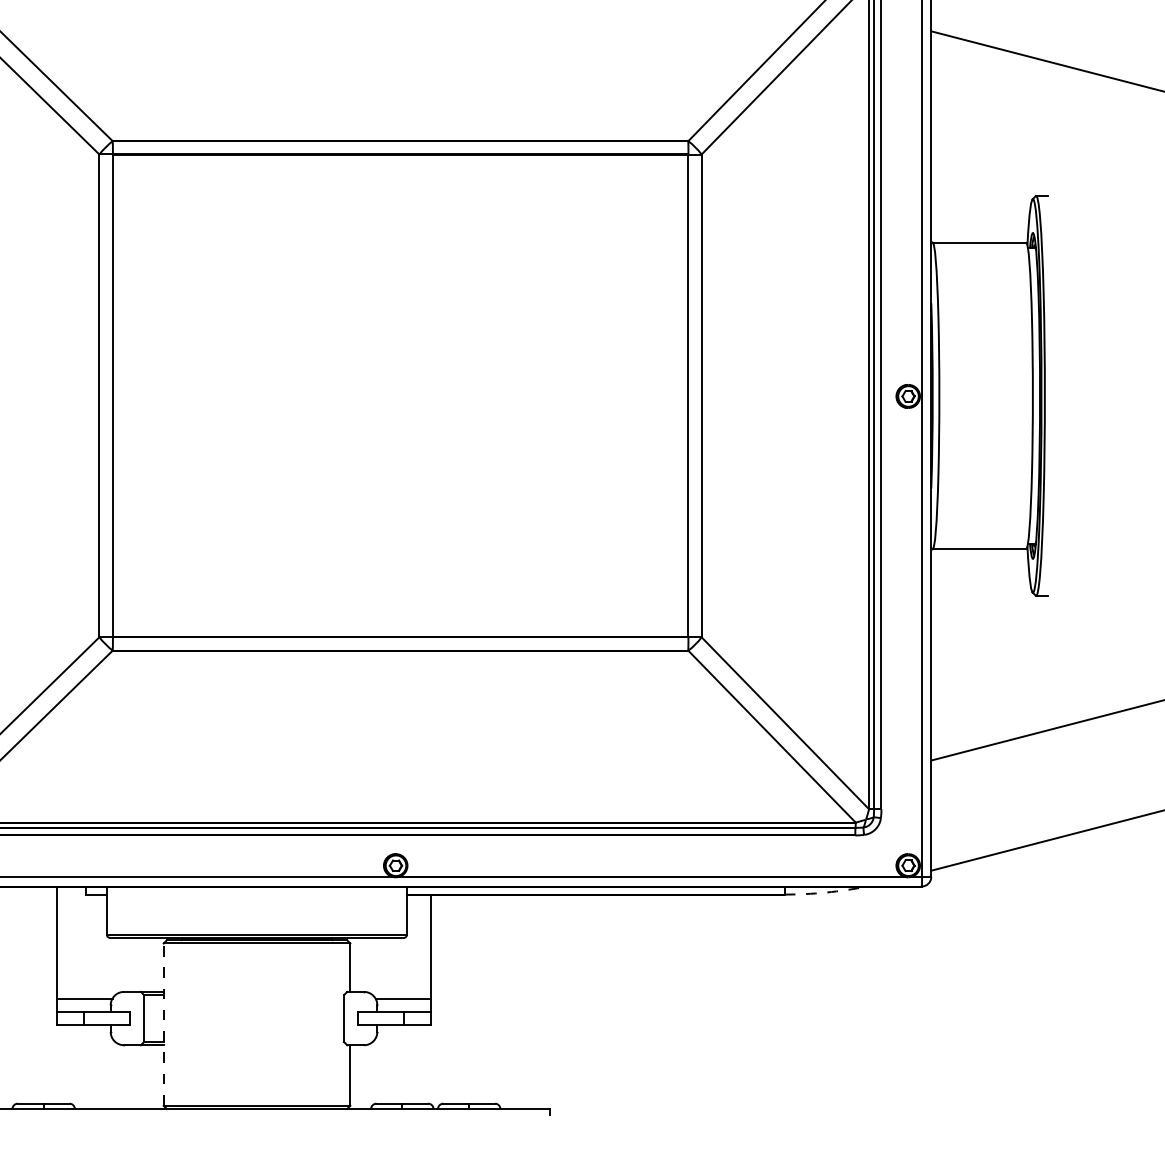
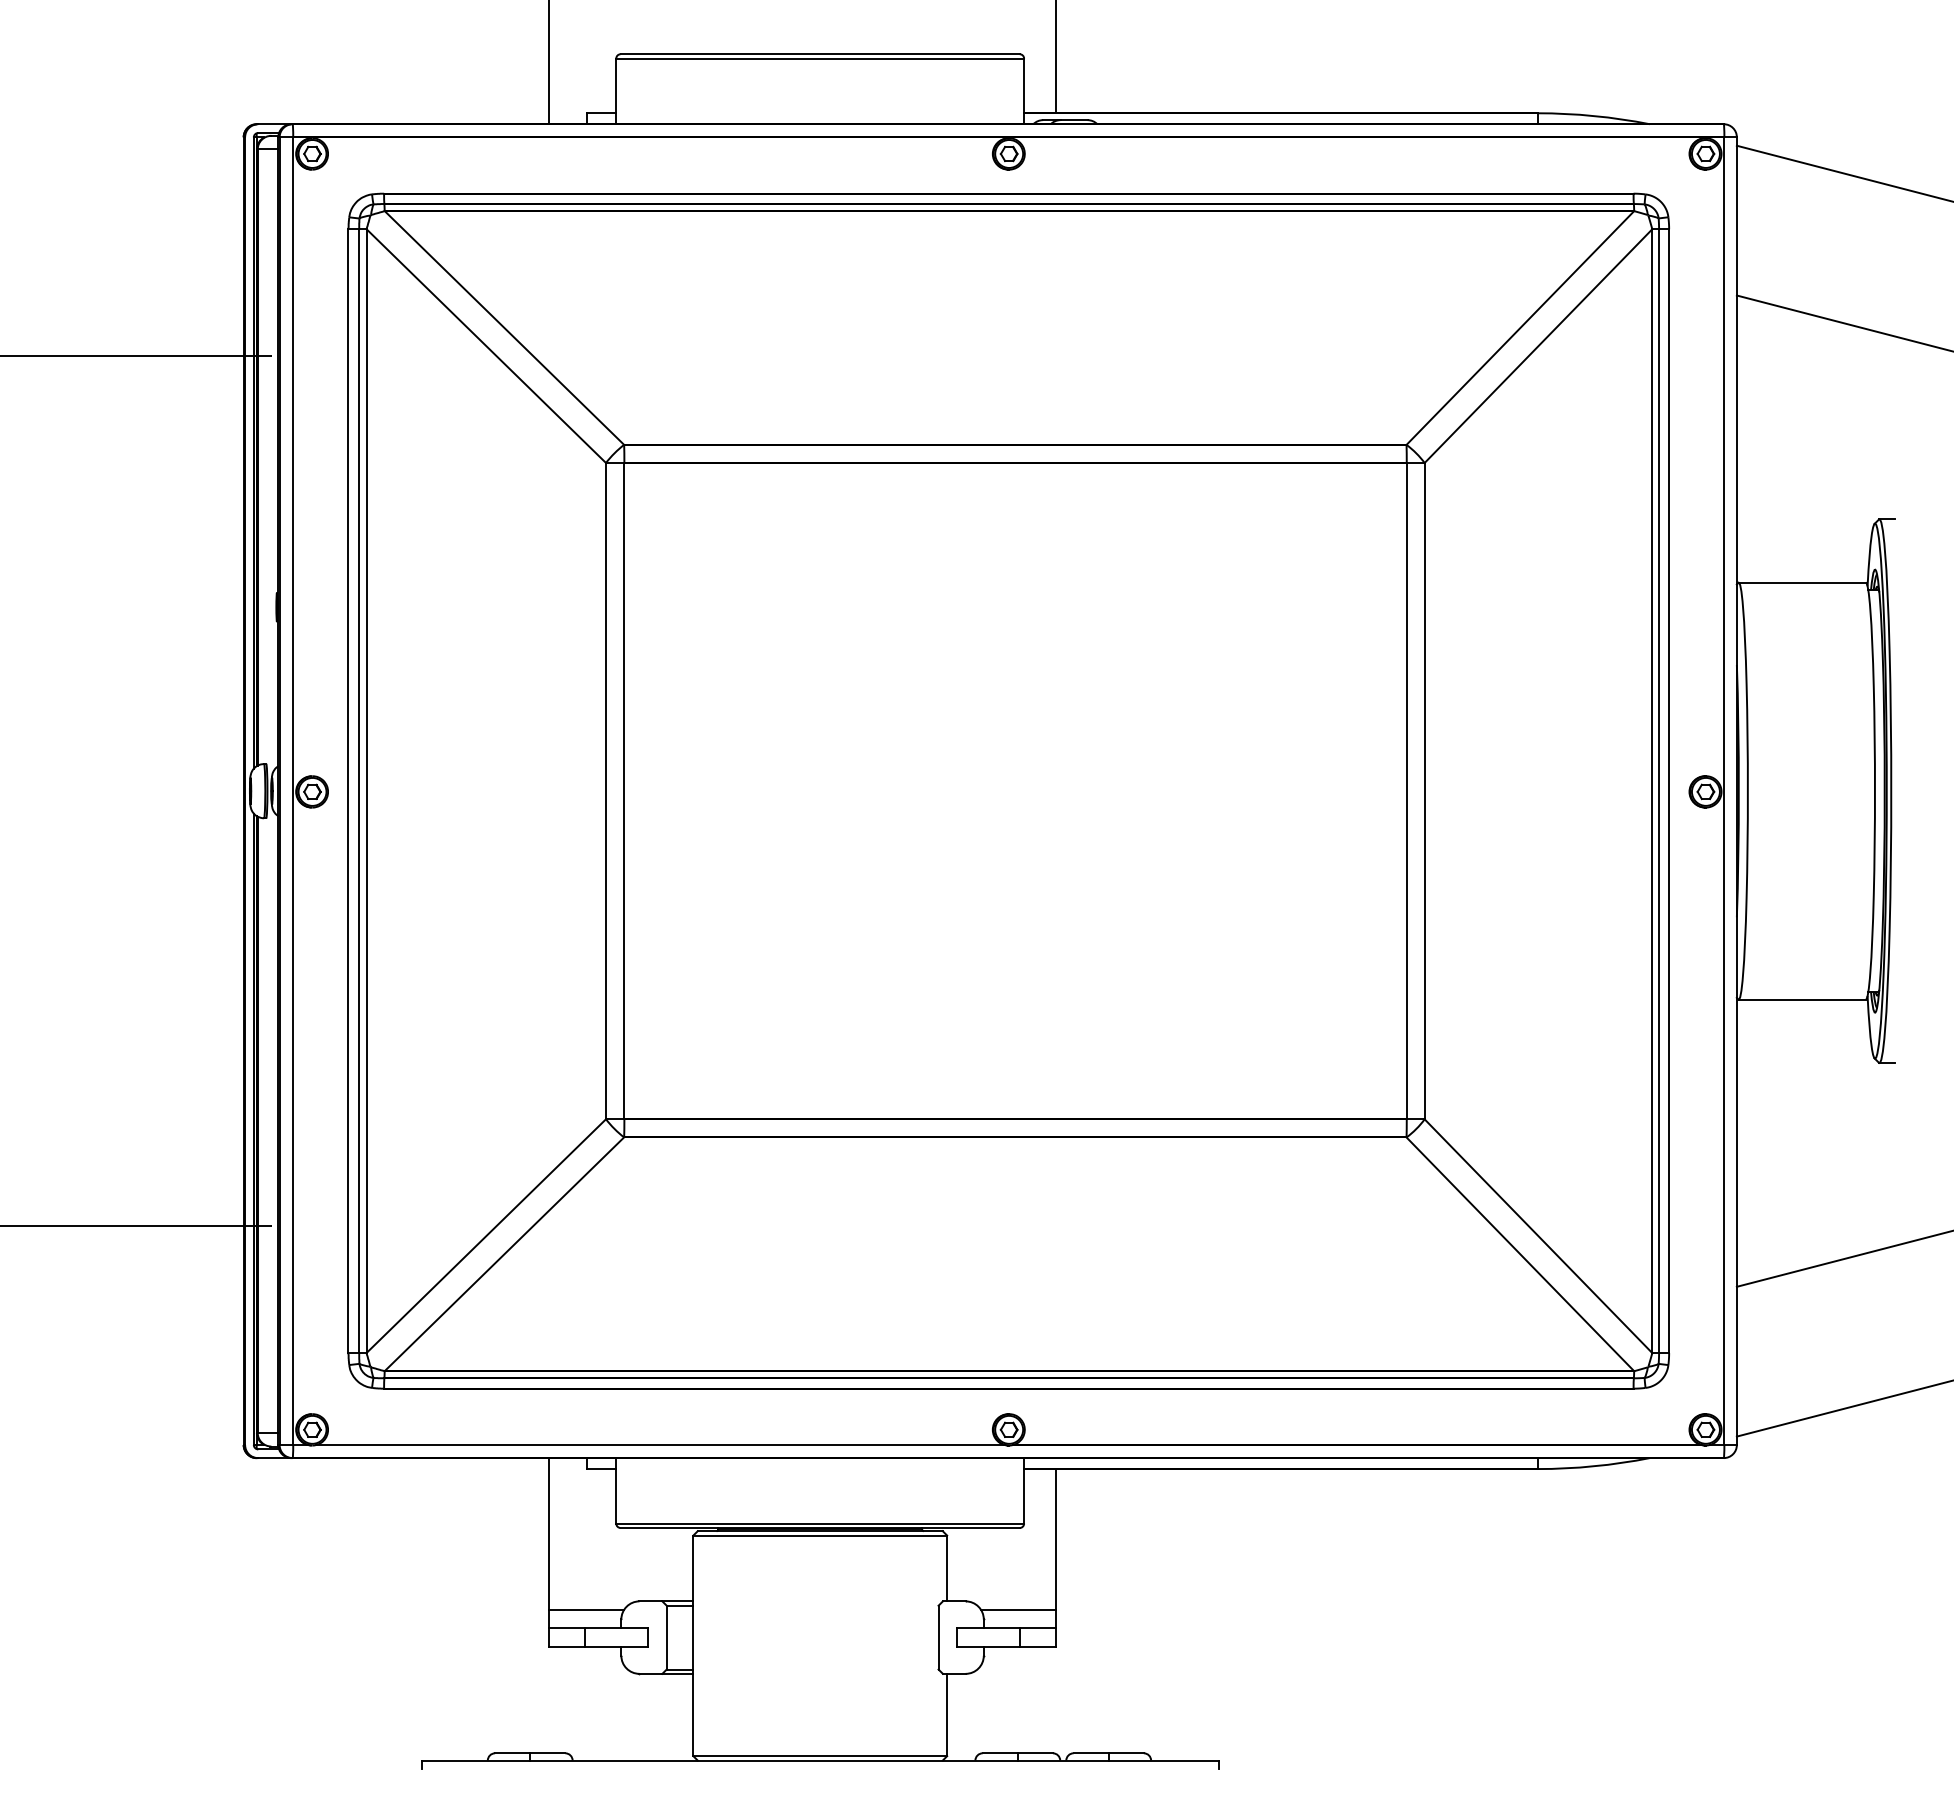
arc: (826, 892) -> (1594, 1466), dashed -> solid
line: (163, 1024) -> (693, 1645), dashed -> solid

